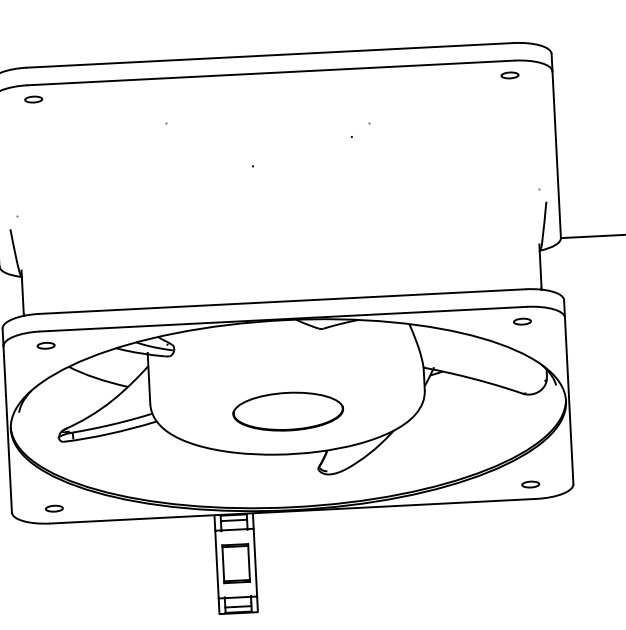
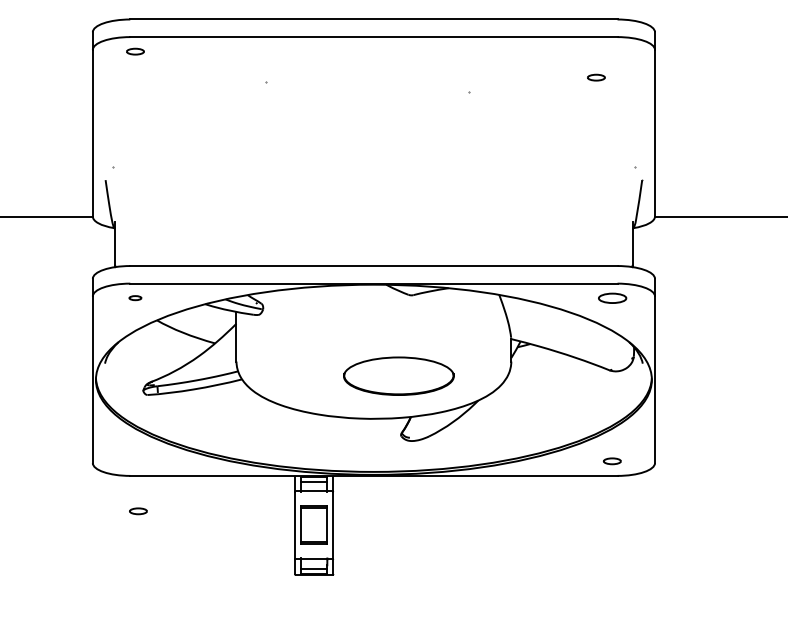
part: (510, 75) -> (596, 77), moved
part: (521, 321) -> (611, 297), size x1.6
part: (46, 345) -> (135, 297), size x0.7
part: (287, 410) -> (398, 375), moved
part: (54, 508) -> (138, 511), moved

